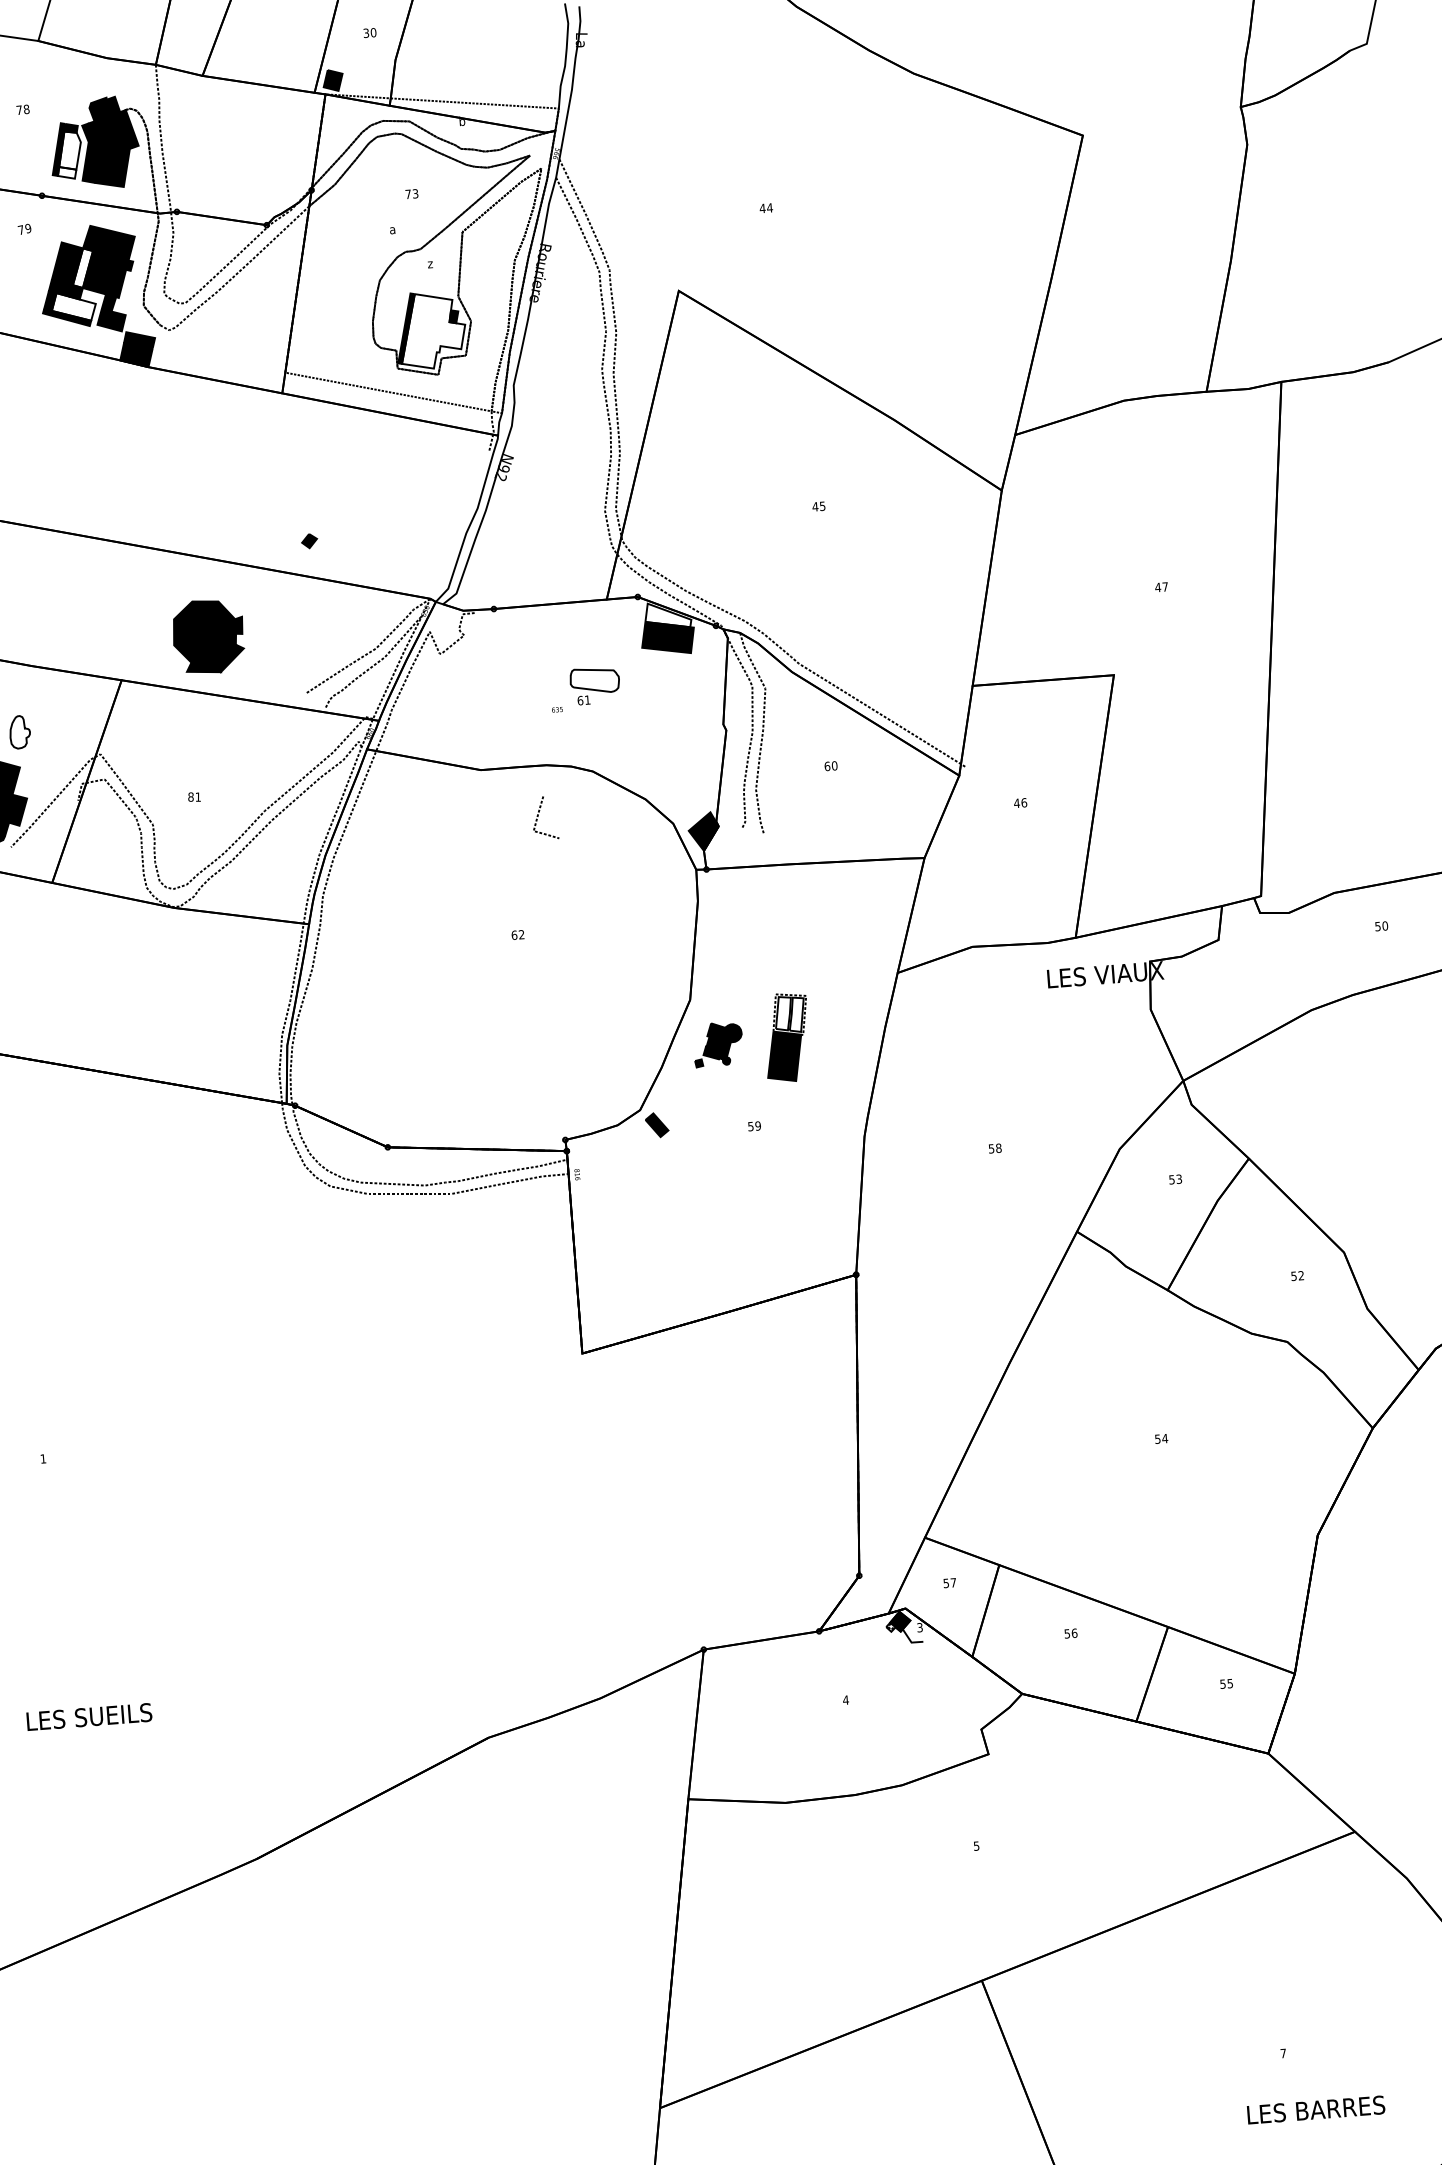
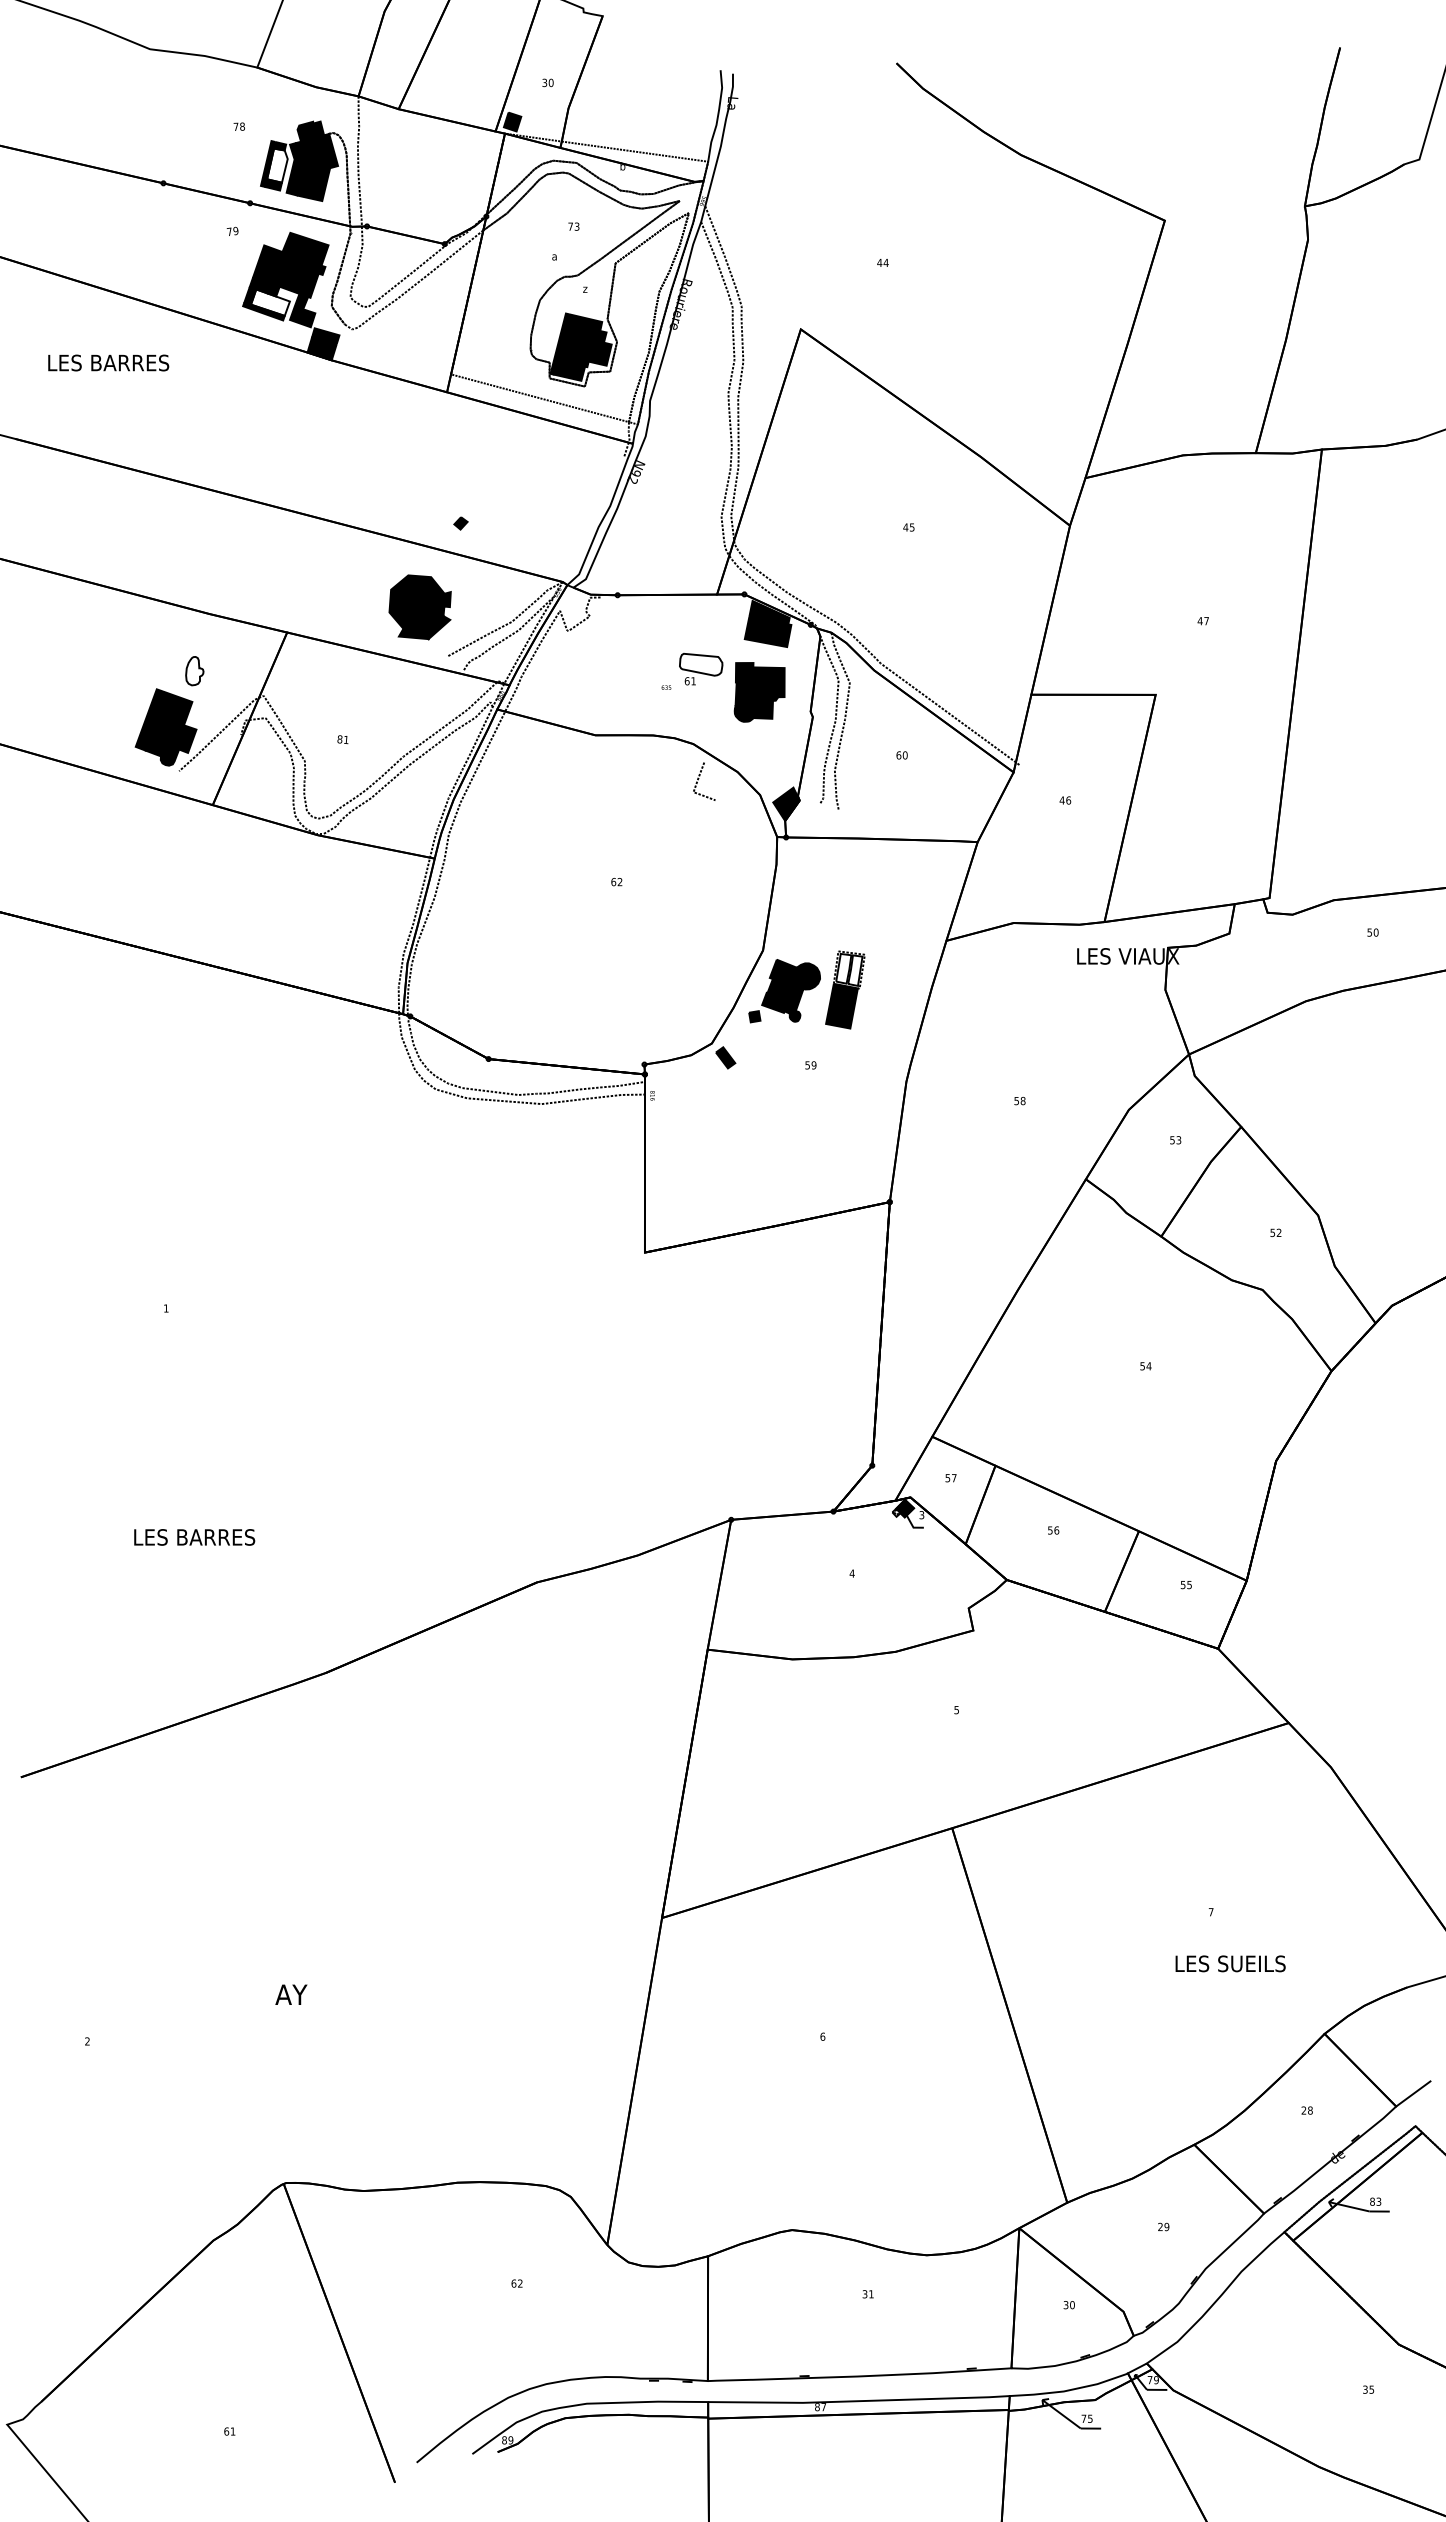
fill: (66, 172) -> (273, 184), added
fill: (83, 268) -> (281, 269), added
fill: (432, 330) -> (582, 347), added
fill: (667, 615) -> (769, 612), added
part: (207, 637) -> (419, 607), moved
part: (663, 707) -> (759, 692), added
line: (539, 814) -> (699, 778), moved
part: (718, 1044) -> (784, 991), size x1.67
text: (119, 1714) -> (215, 1537), LES SUEILS -> LES BARRES
text: (1340, 2107) -> (1257, 1963), LES BARRES -> LES SUEILS

